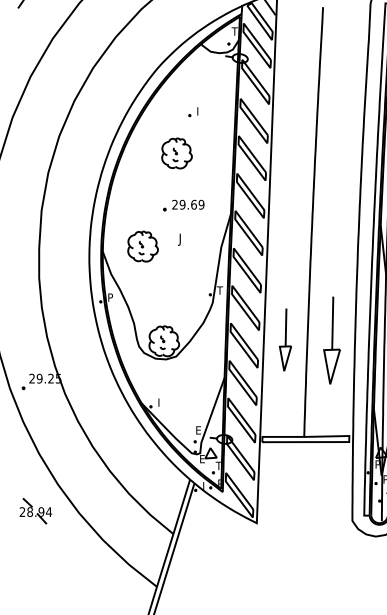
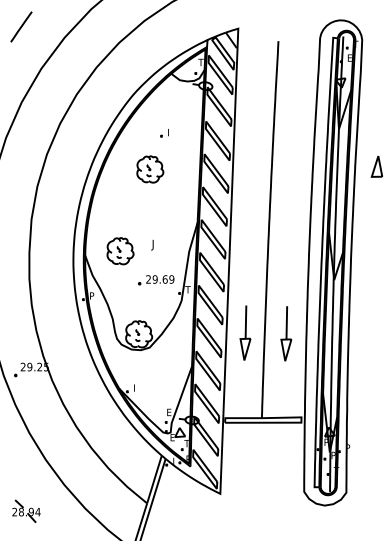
part: (184, 205) -> (156, 280), moved
part: (332, 340) -> (286, 333), size x0.71
part: (35, 510) -> (26, 510), moved

